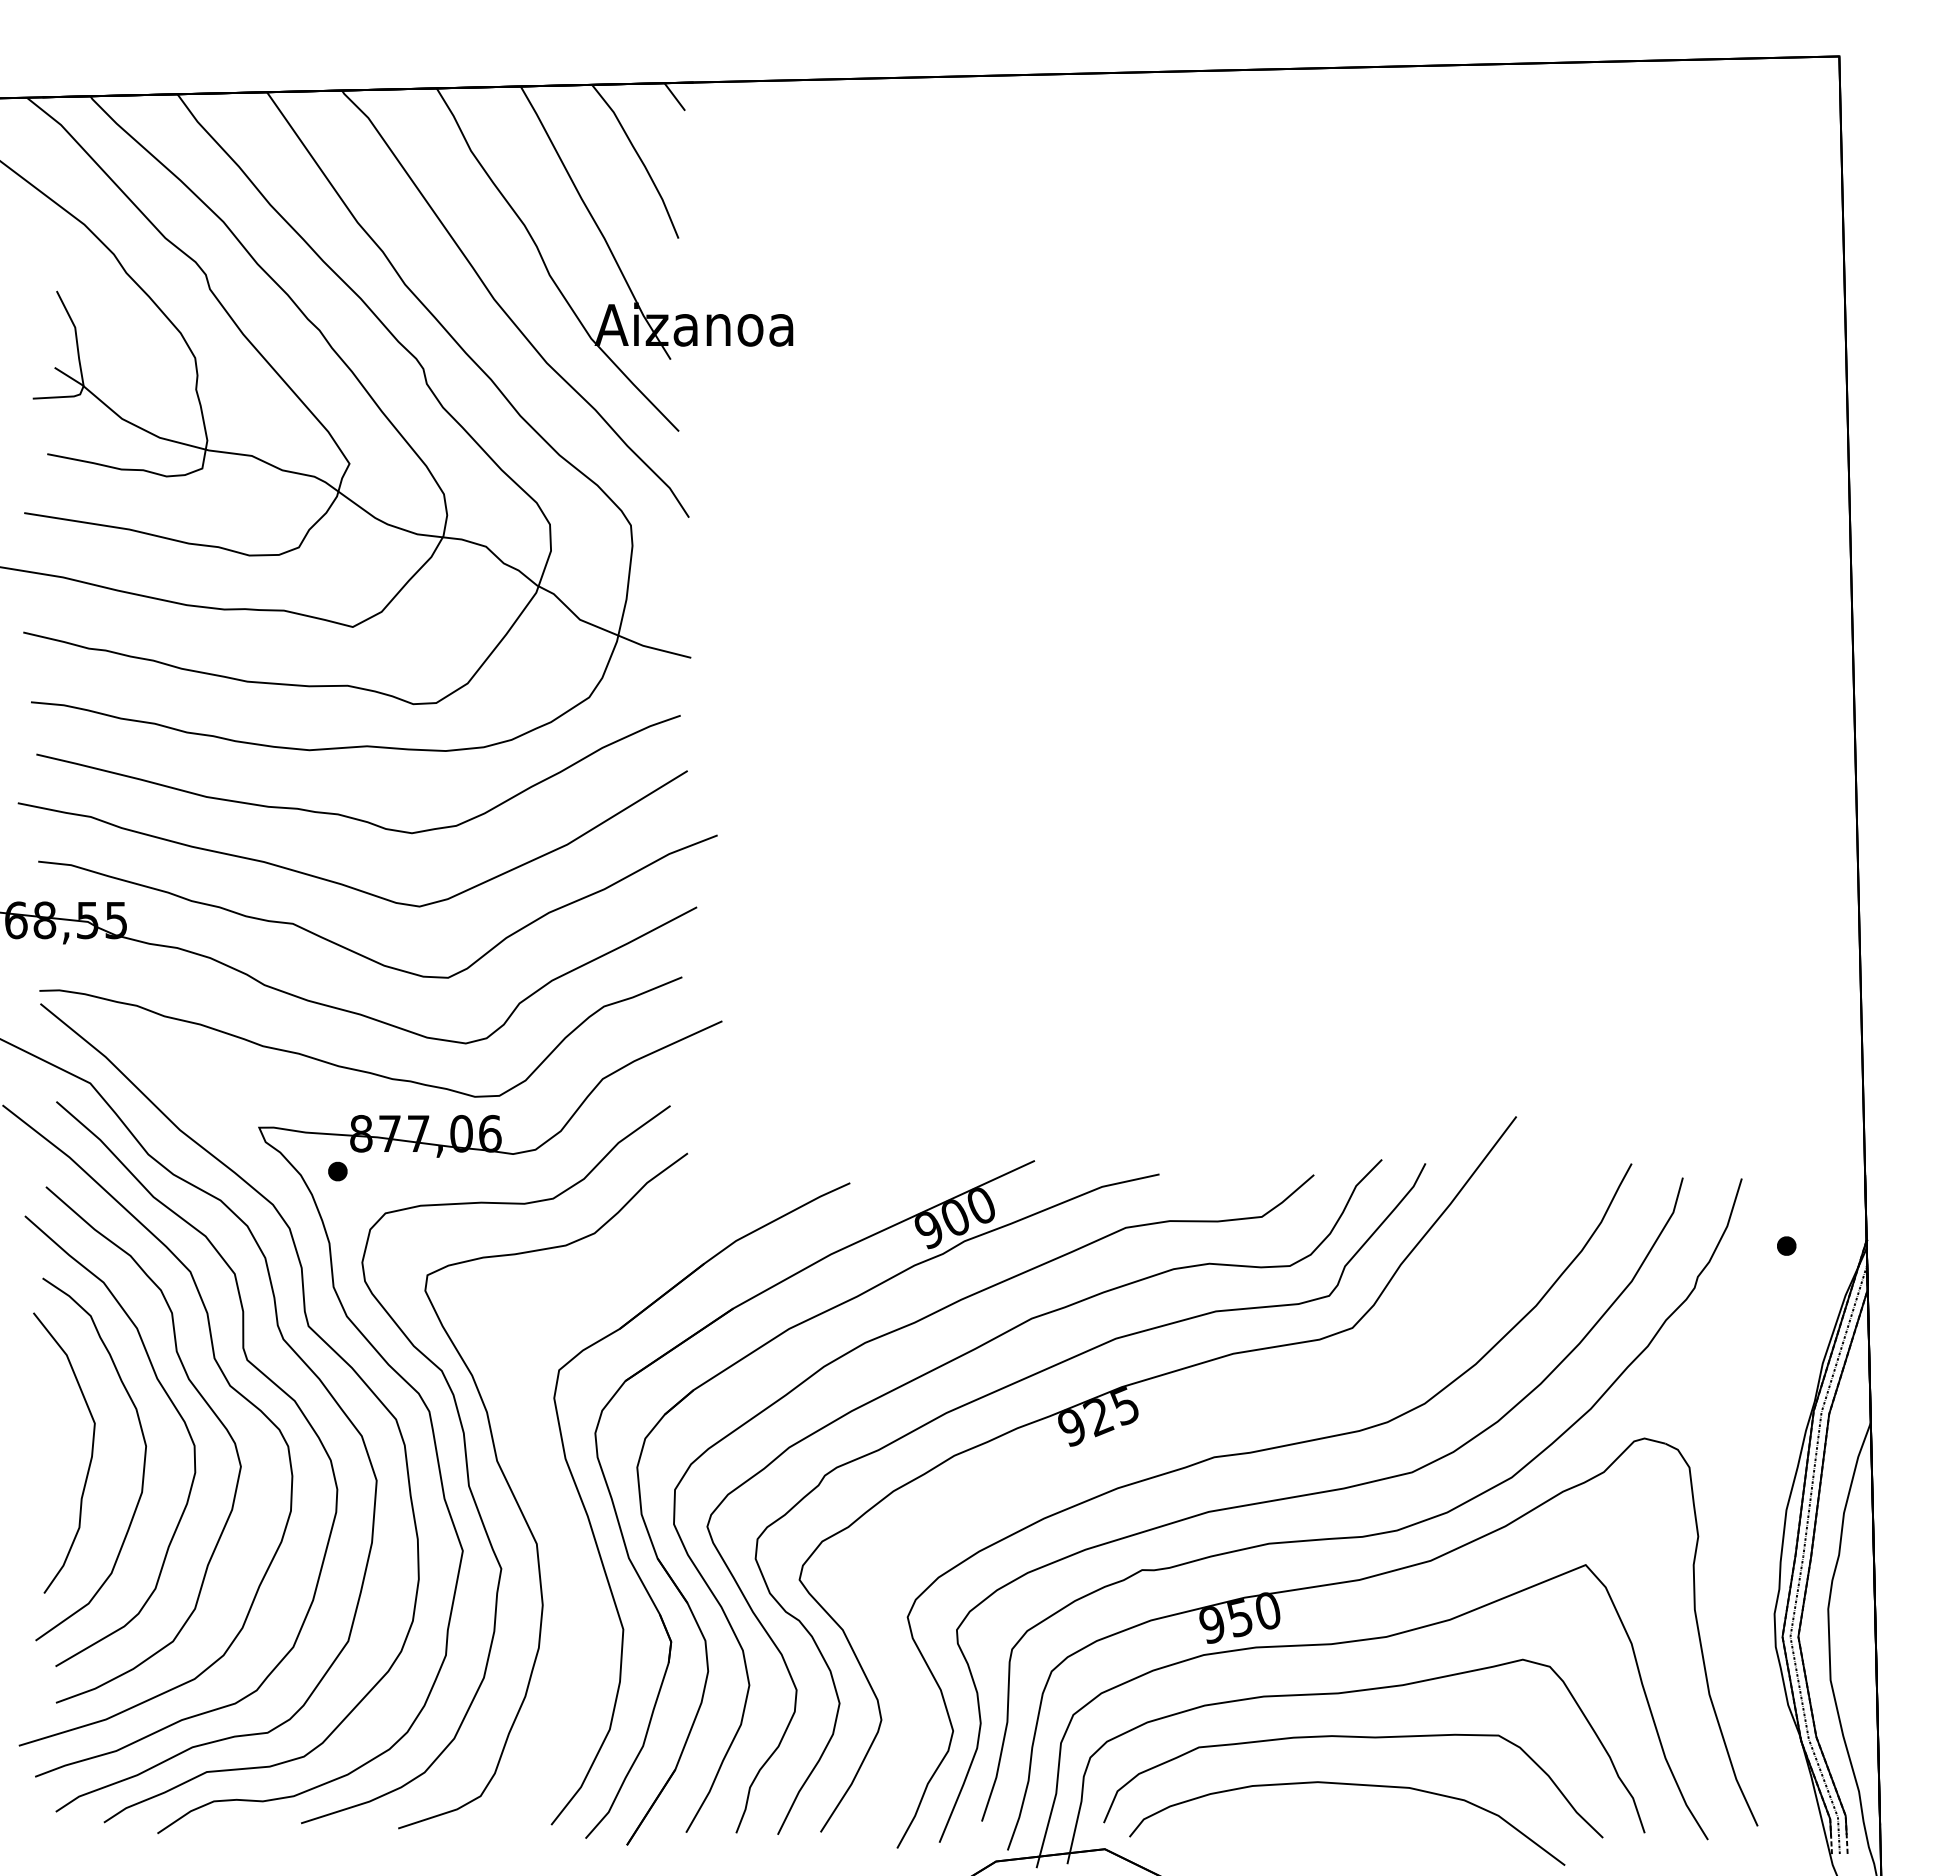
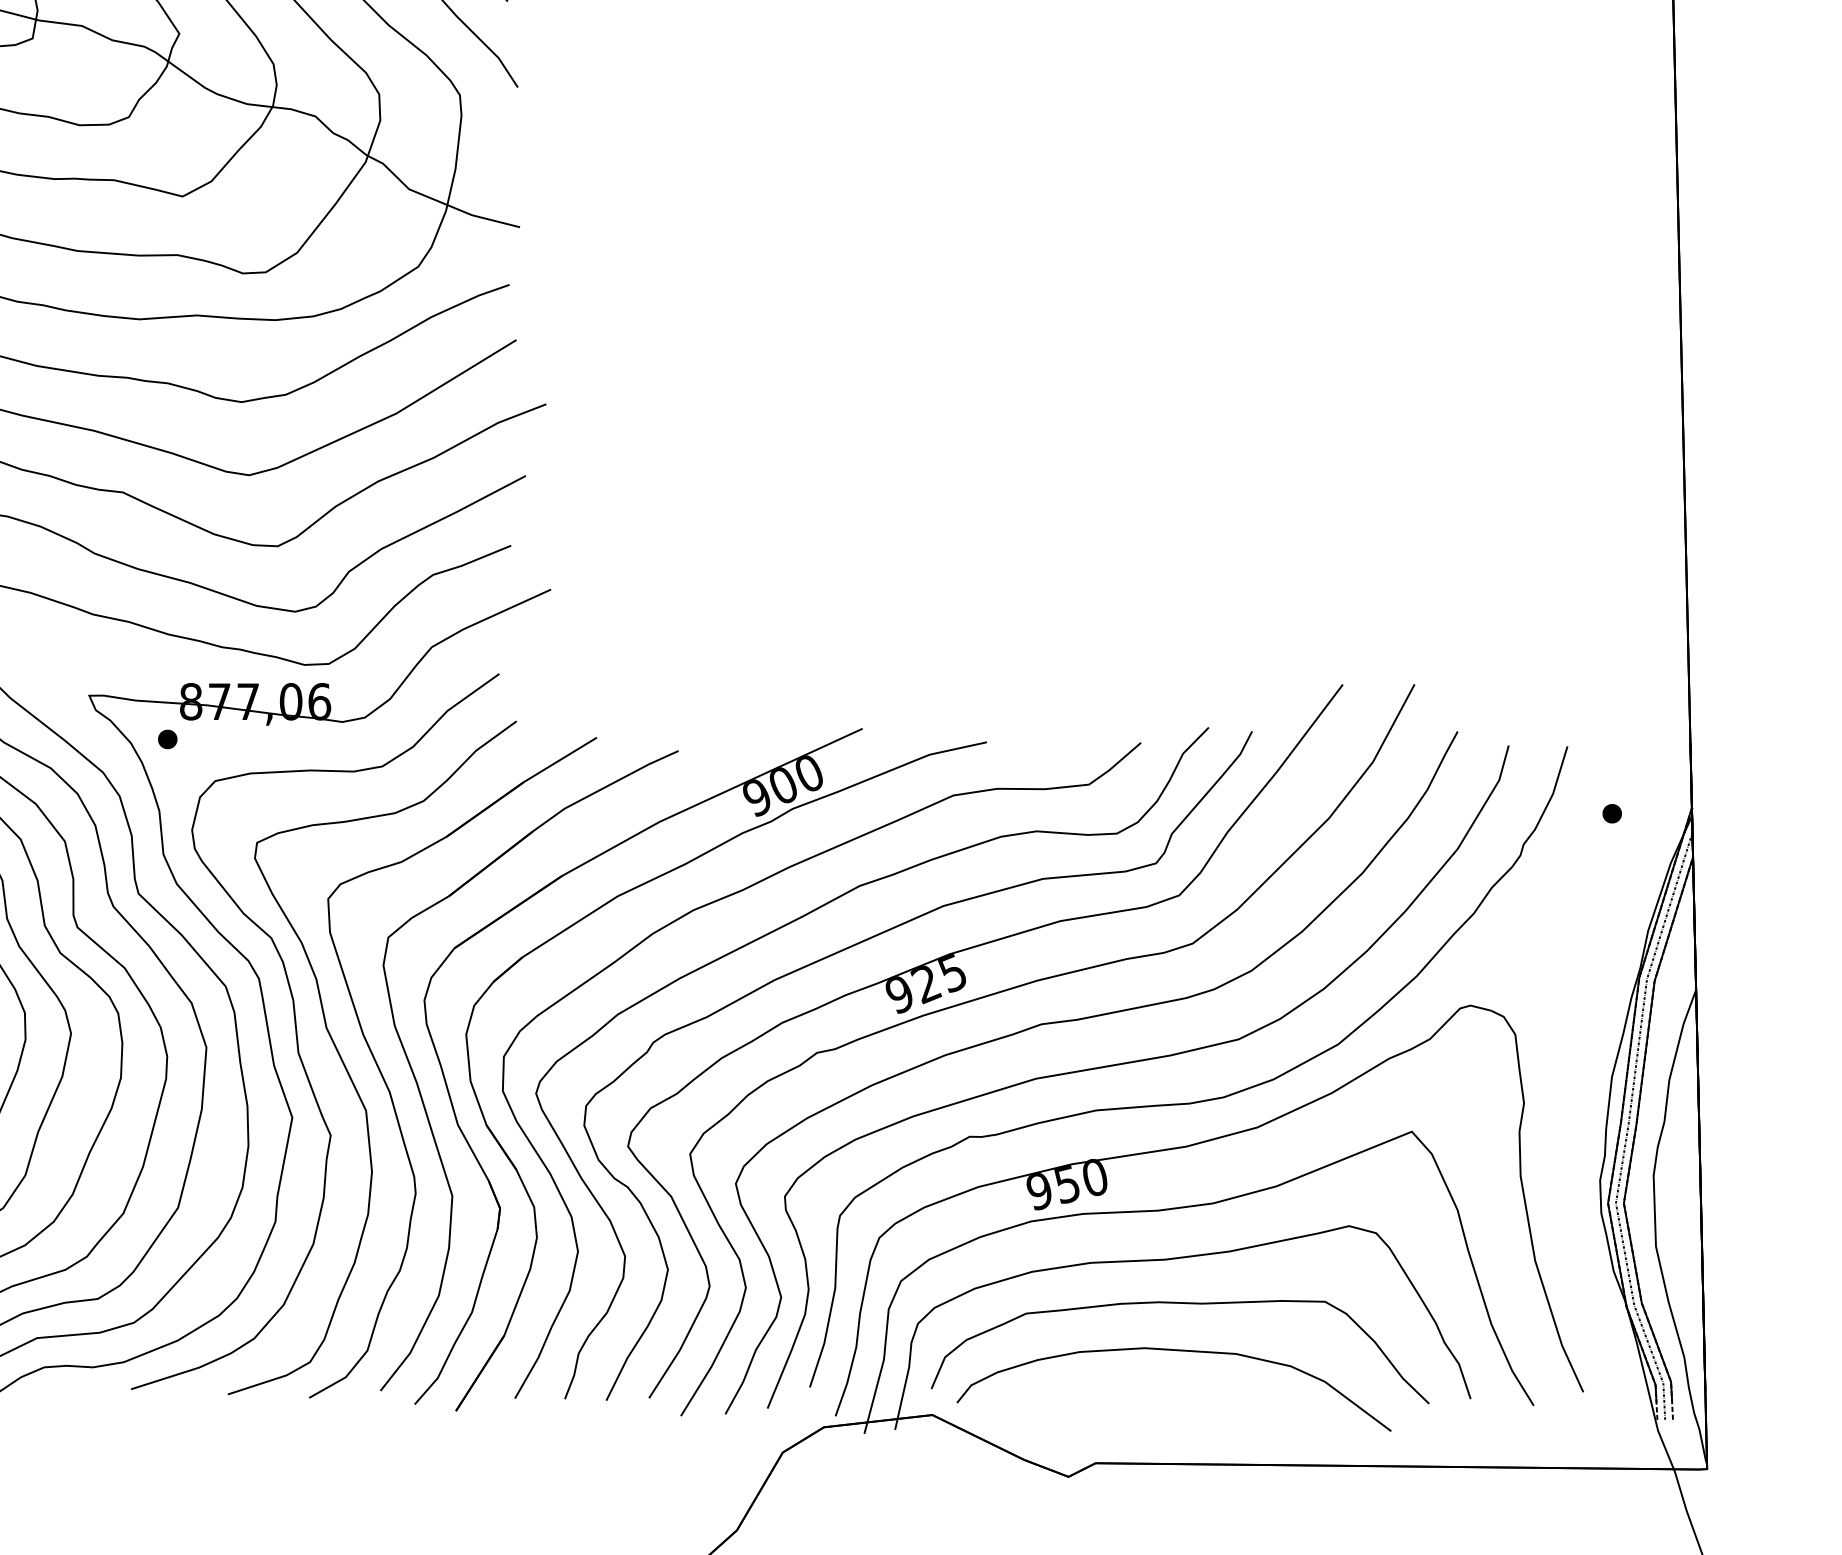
curve: (1201, 1417) -> (1028, 984), added
part: (561, 1524) -> (390, 1091), added

